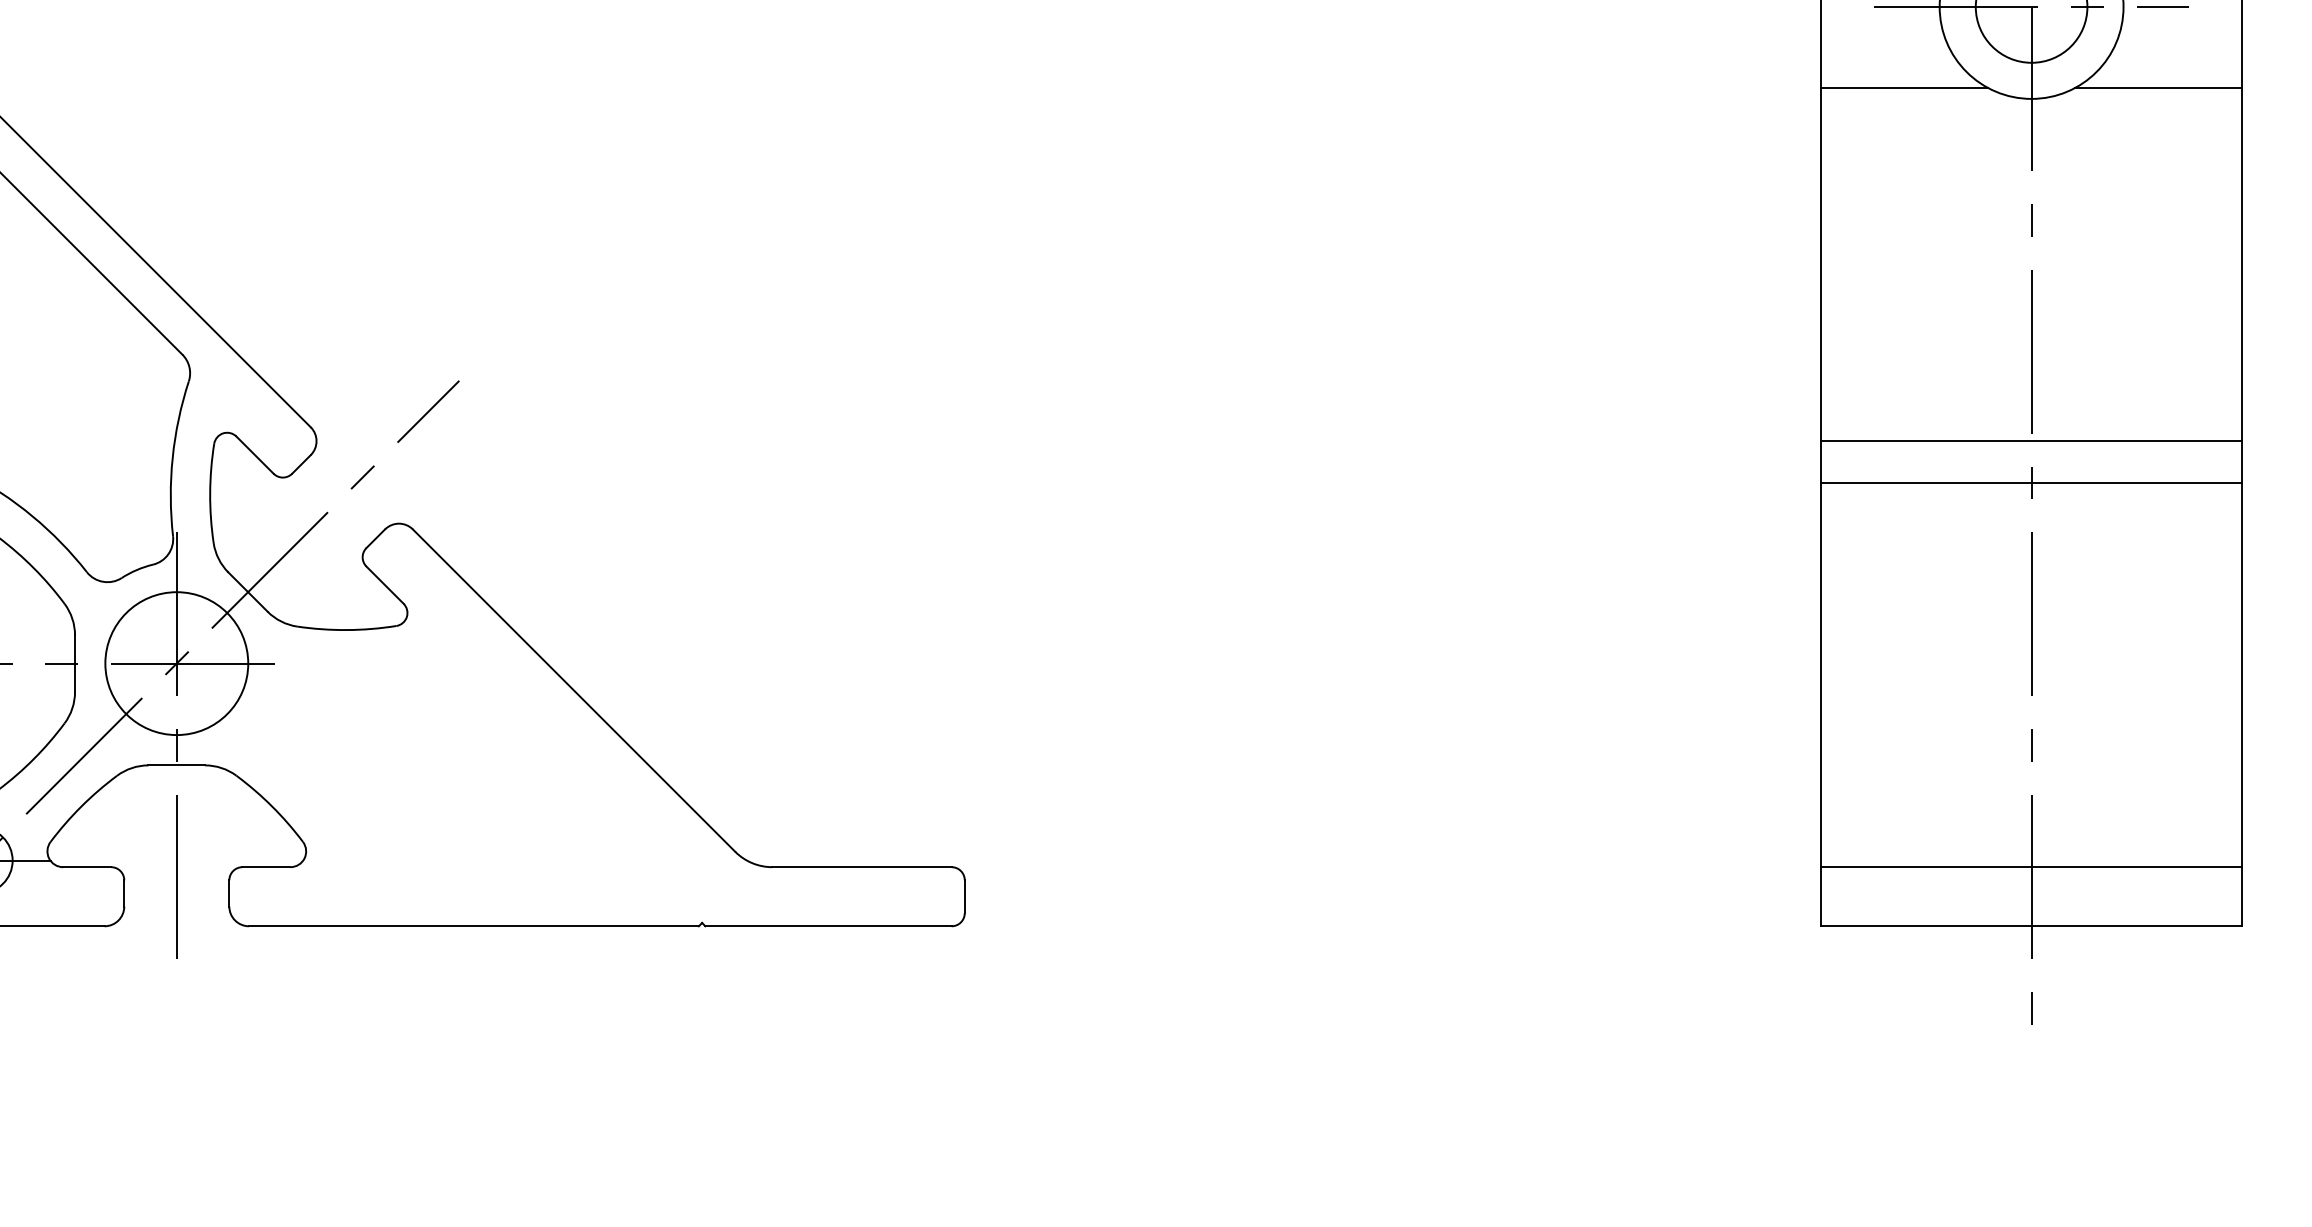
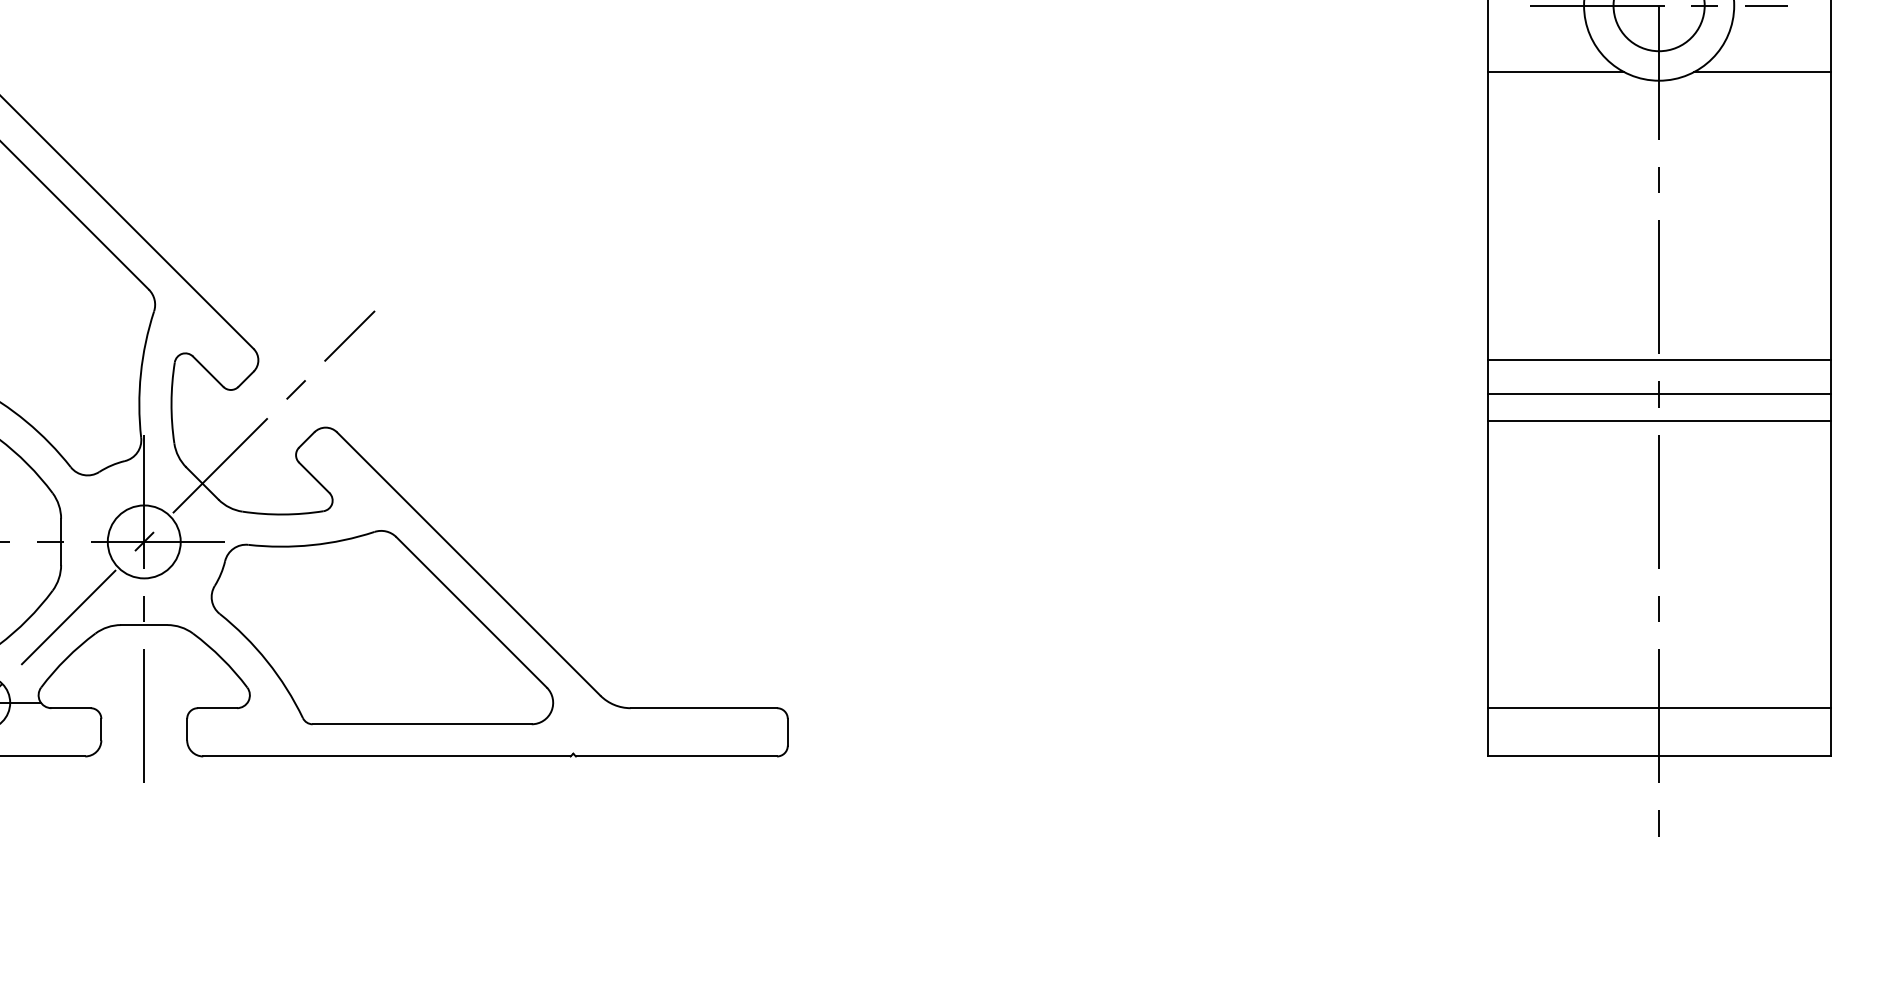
line: (2030, 514) -> (1658, 420), added
circle: (175, 663) -> (143, 541), size x0.62
part: (468, 768) -> (382, 627), added

